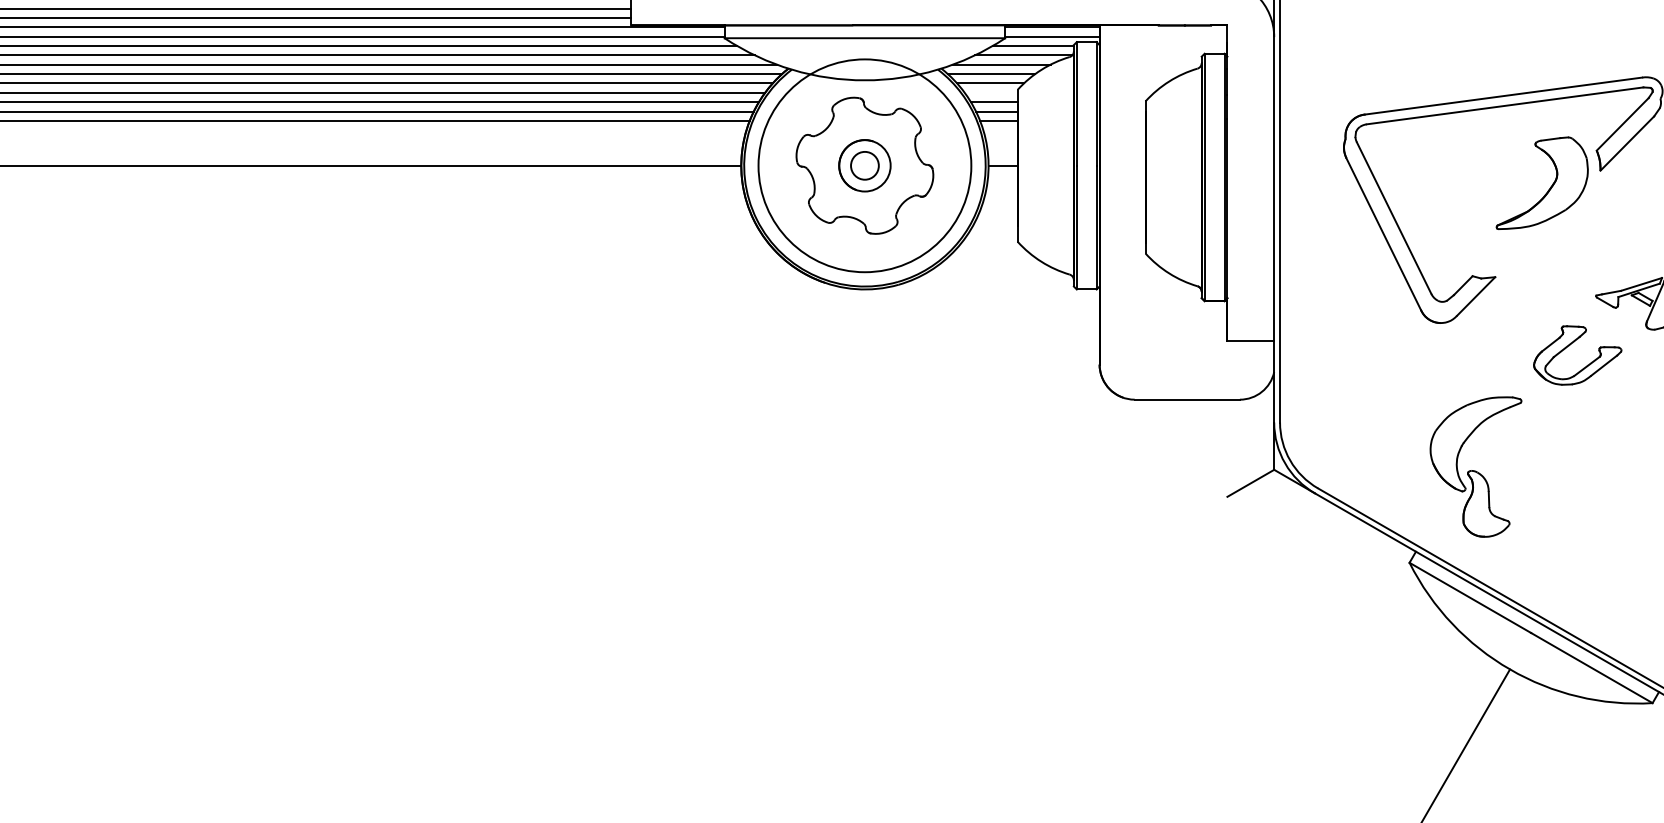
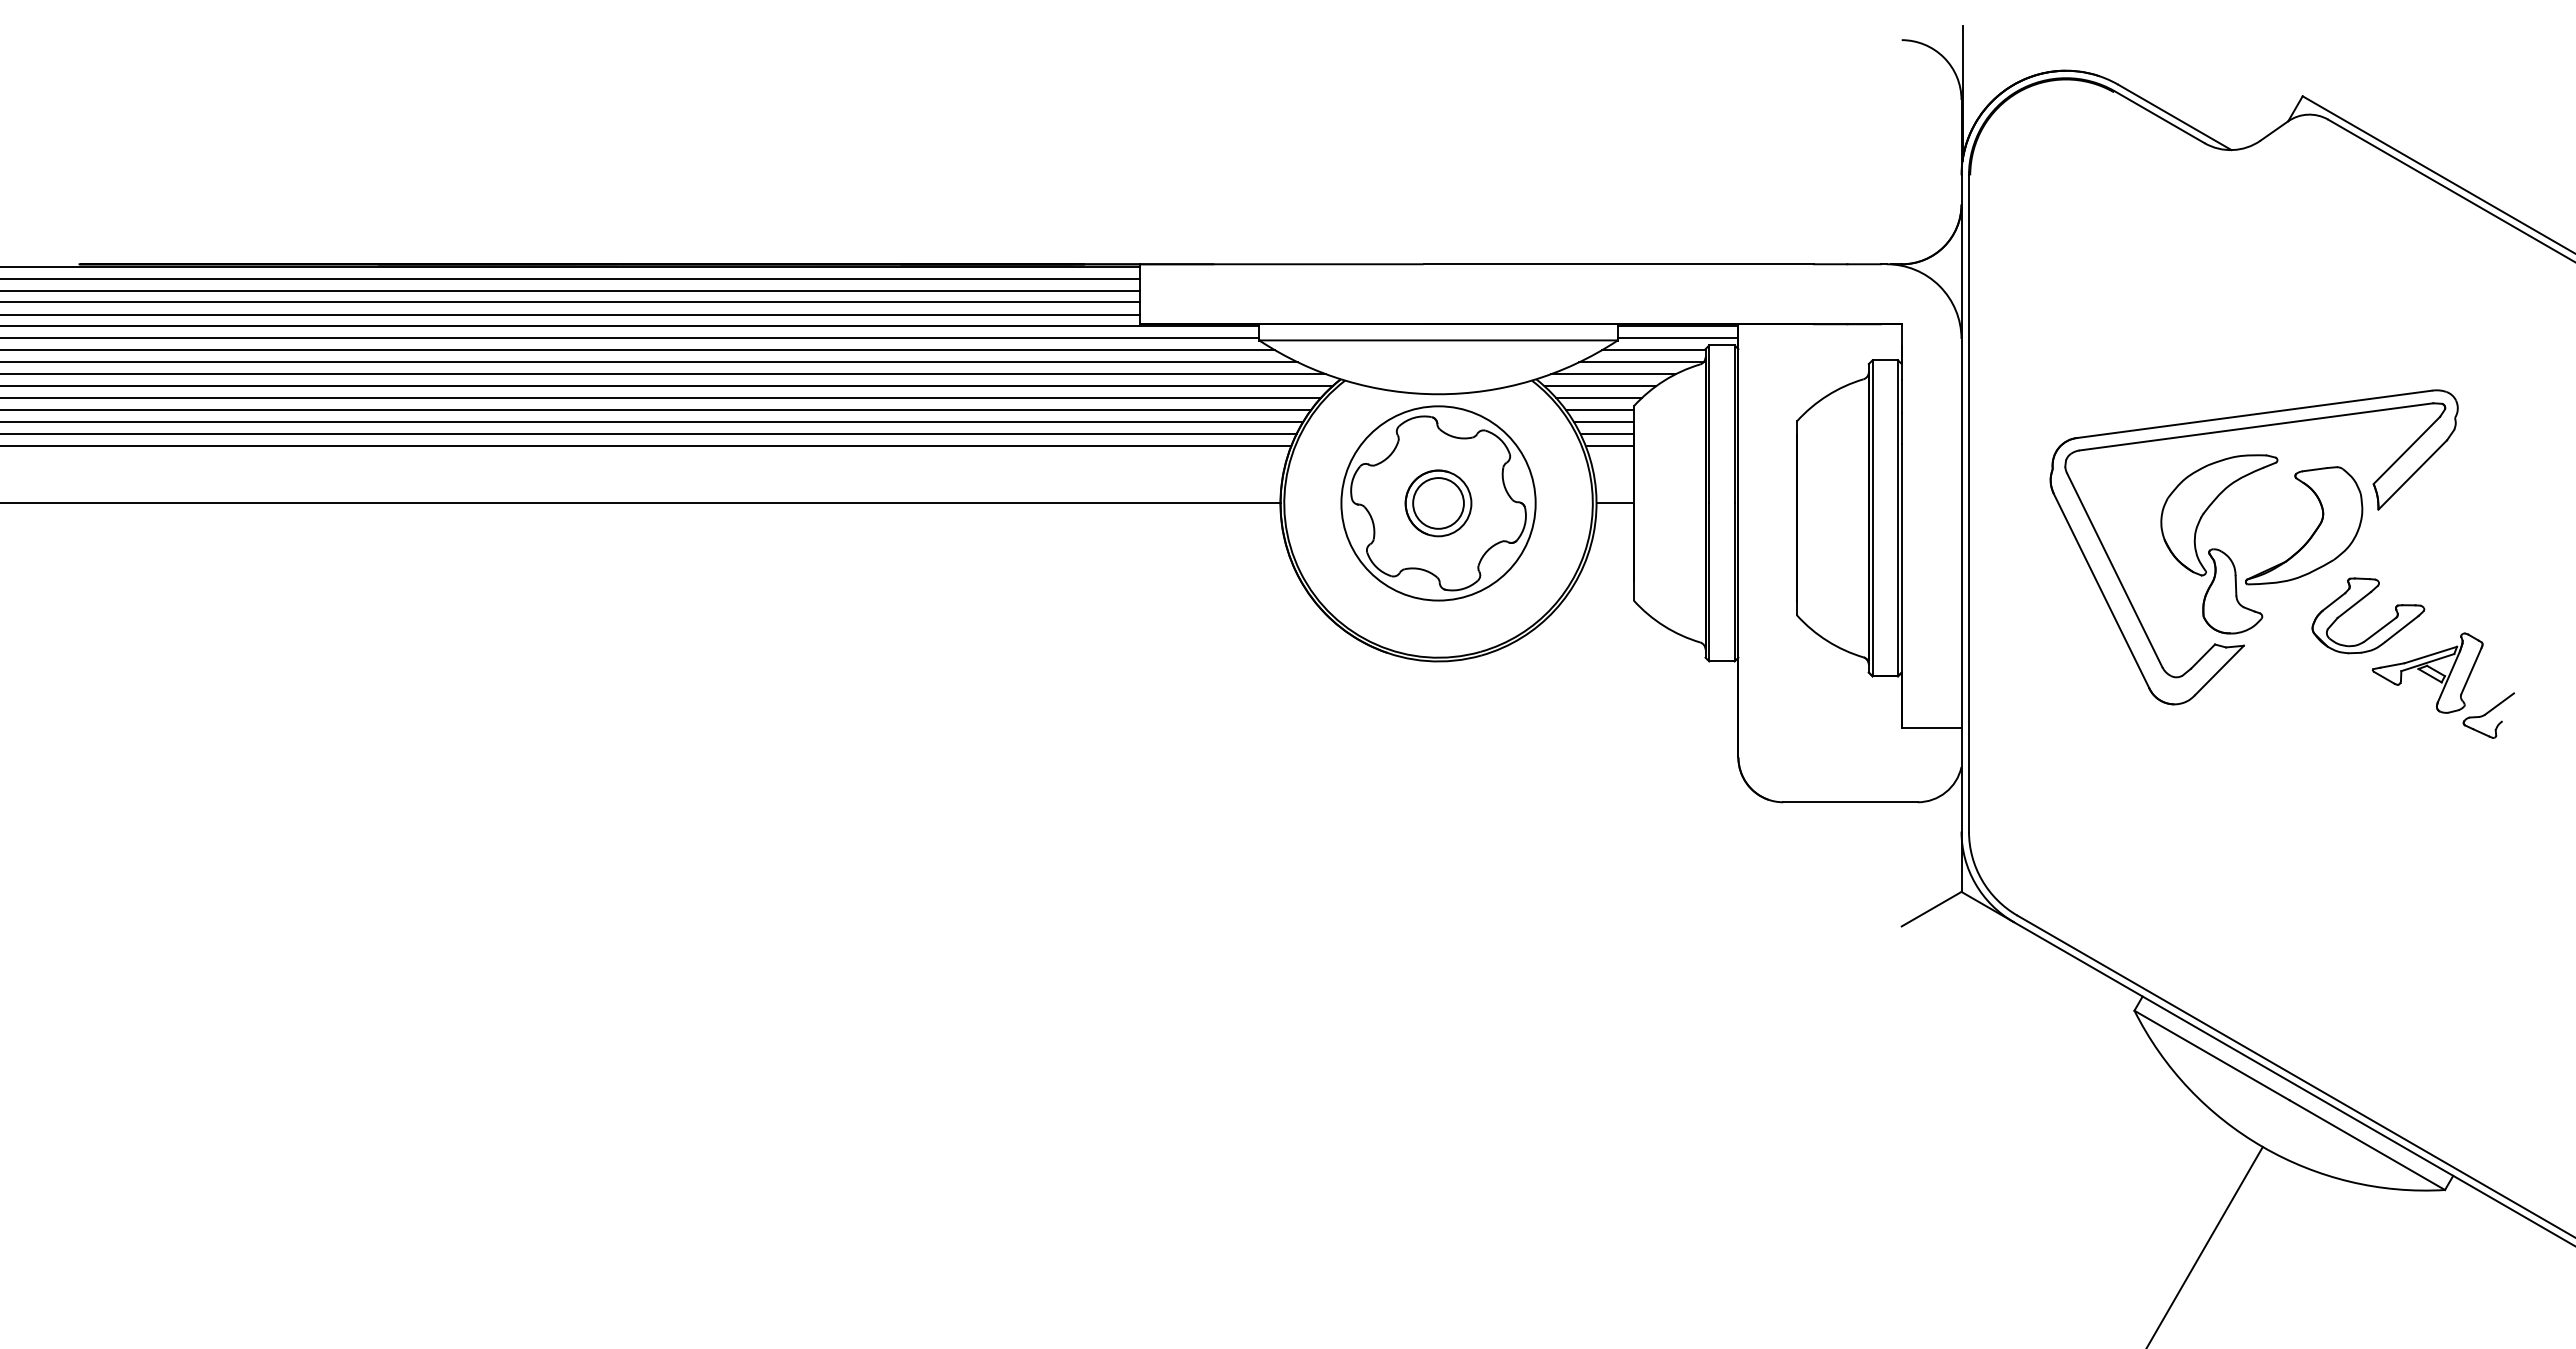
line: (990, 93) -> (1599, 410), added
circle: (864, 165) -> (1438, 503), size x0.71
circle: (864, 165) -> (1438, 503), size x1.43
part: (1570, 345) -> (2359, 602), moved
part: (1476, 467) -> (2219, 544), moved

